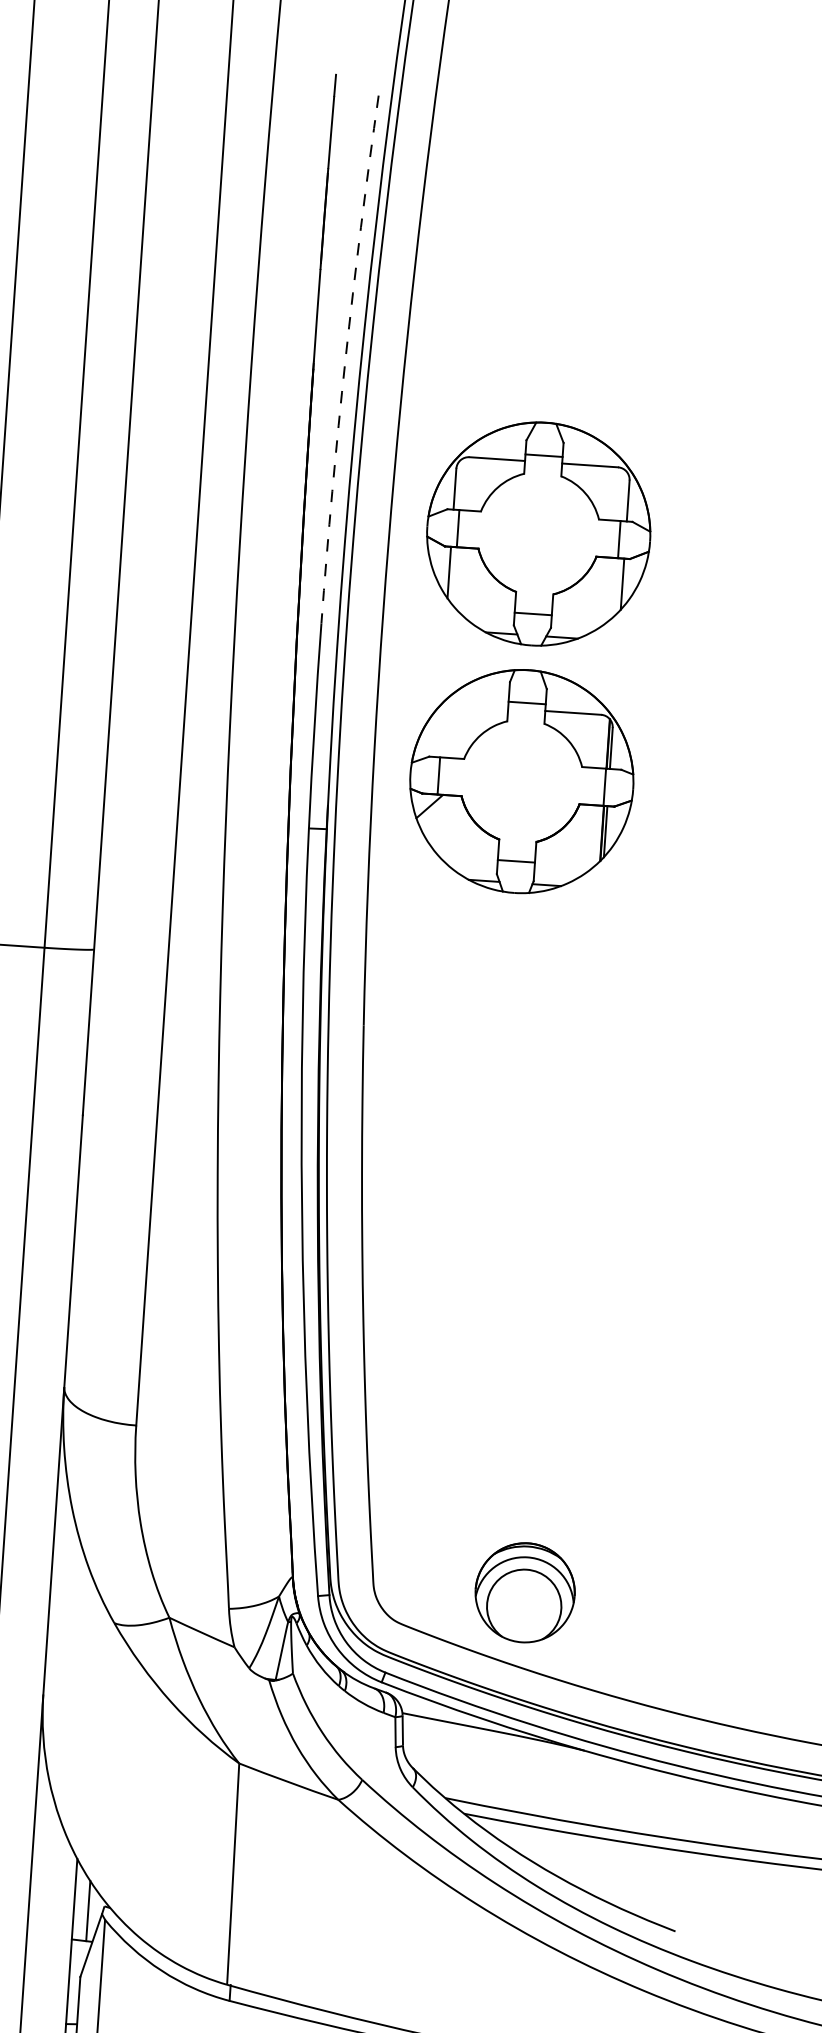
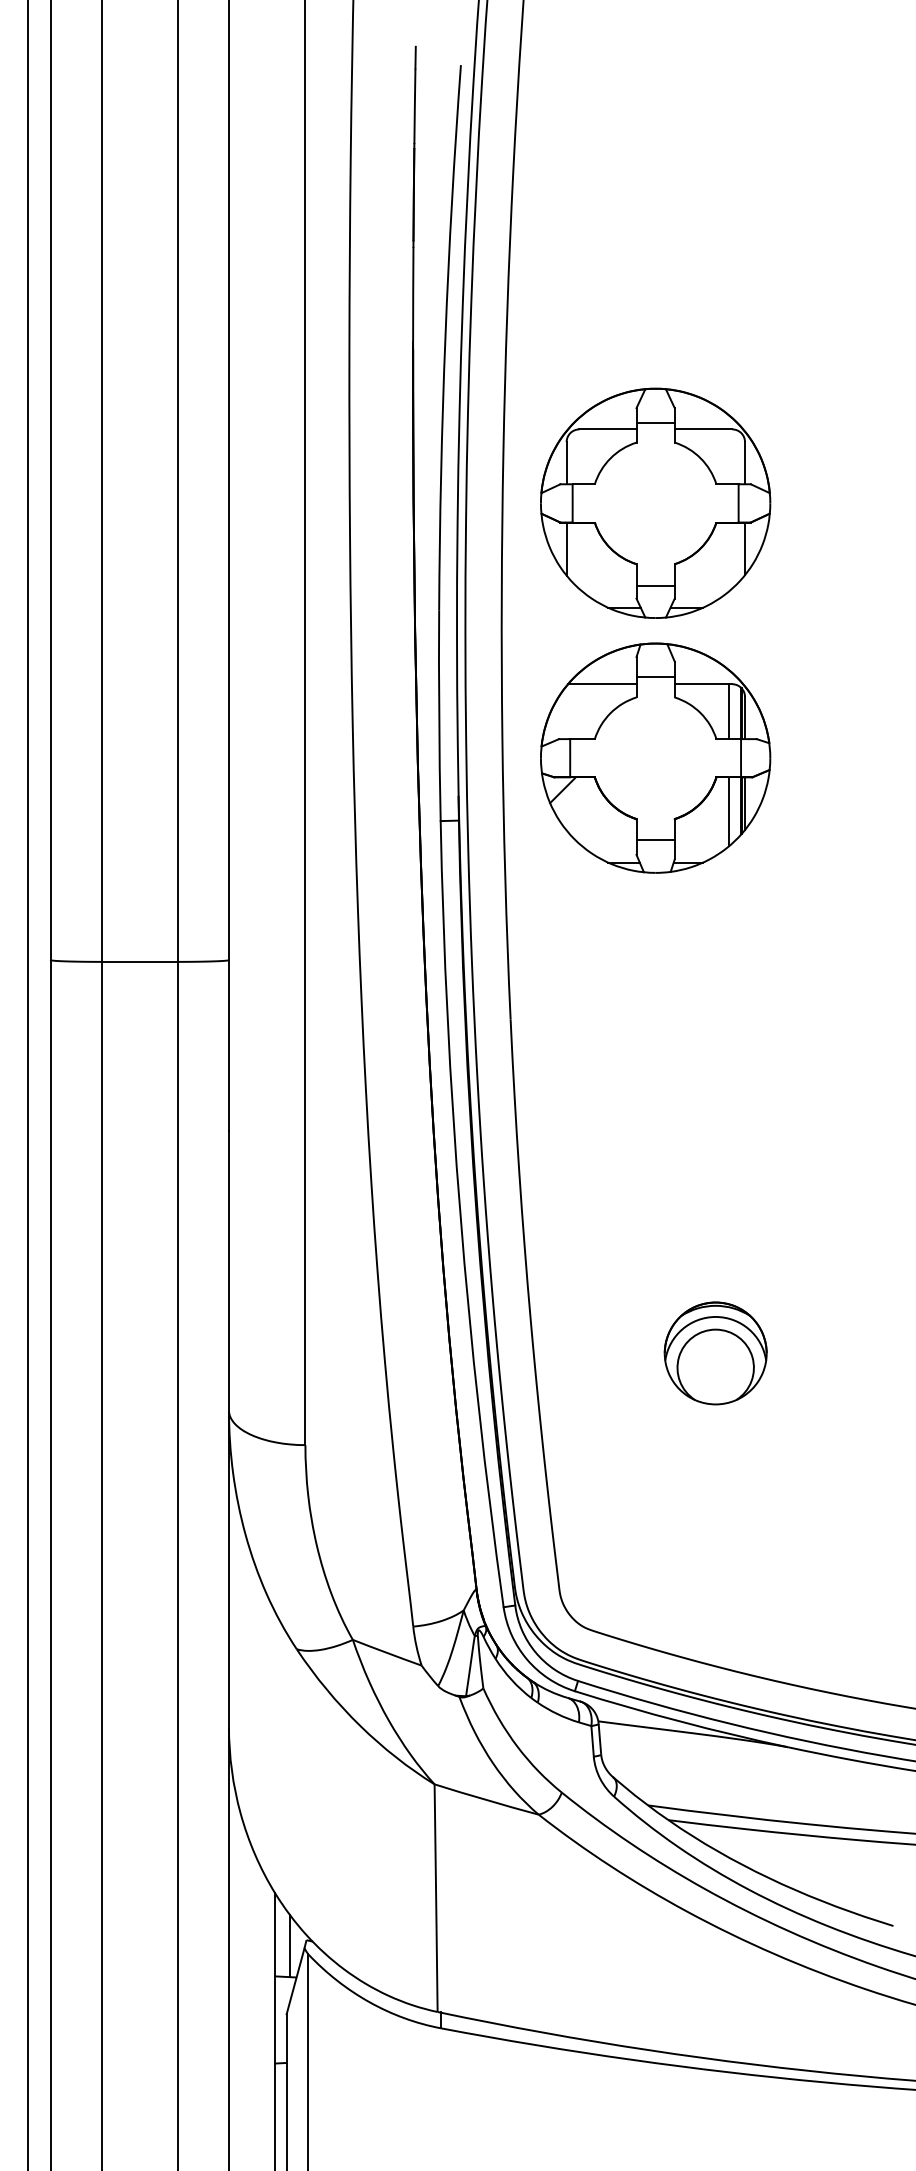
arc: (345, 359) -> (445, 337), dashed -> solid
line: (475, 706) -> (602, 684), added
line: (595, 741) -> (728, 711), added
line: (589, 838) -> (728, 811), added
part: (524, 1592) -> (715, 1353), moved

